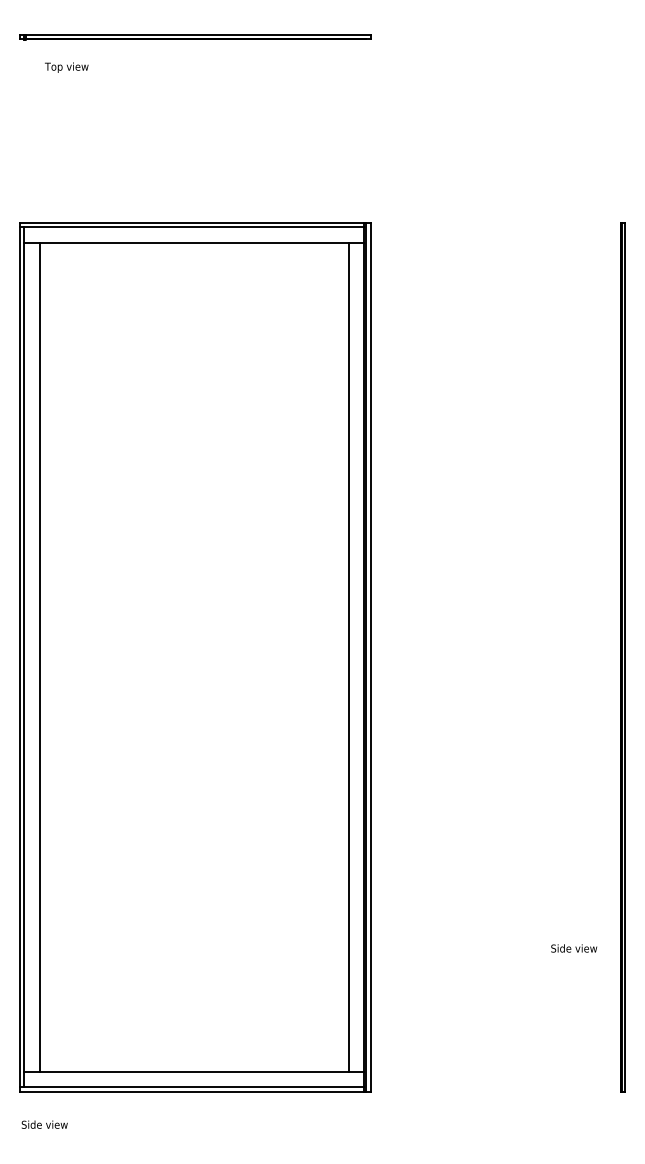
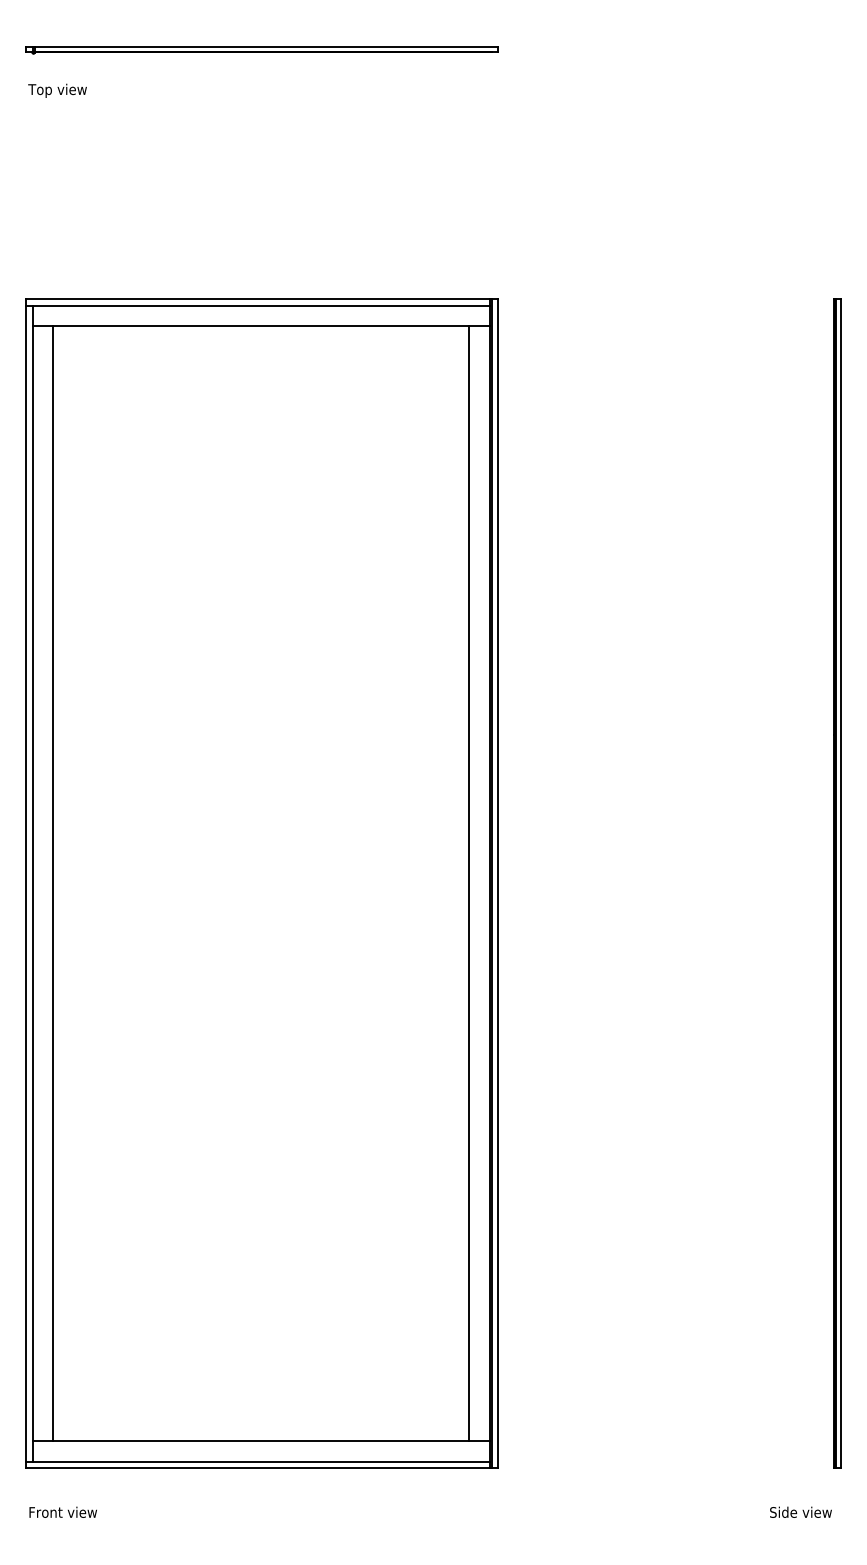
text: (66, 67) -> (57, 90), moved
text: (573, 947) -> (800, 1511), moved
text: (46, 1124) -> (62, 1511), Side view -> Front view

